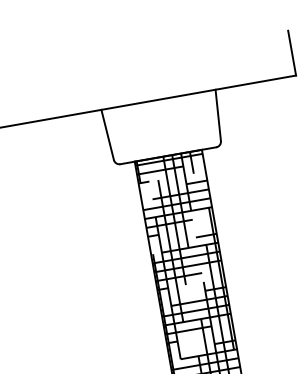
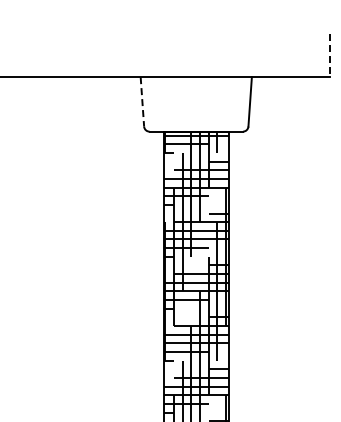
line: (292, 53) -> (330, 55), solid -> dashed
line: (107, 134) -> (142, 101), solid -> dashed

